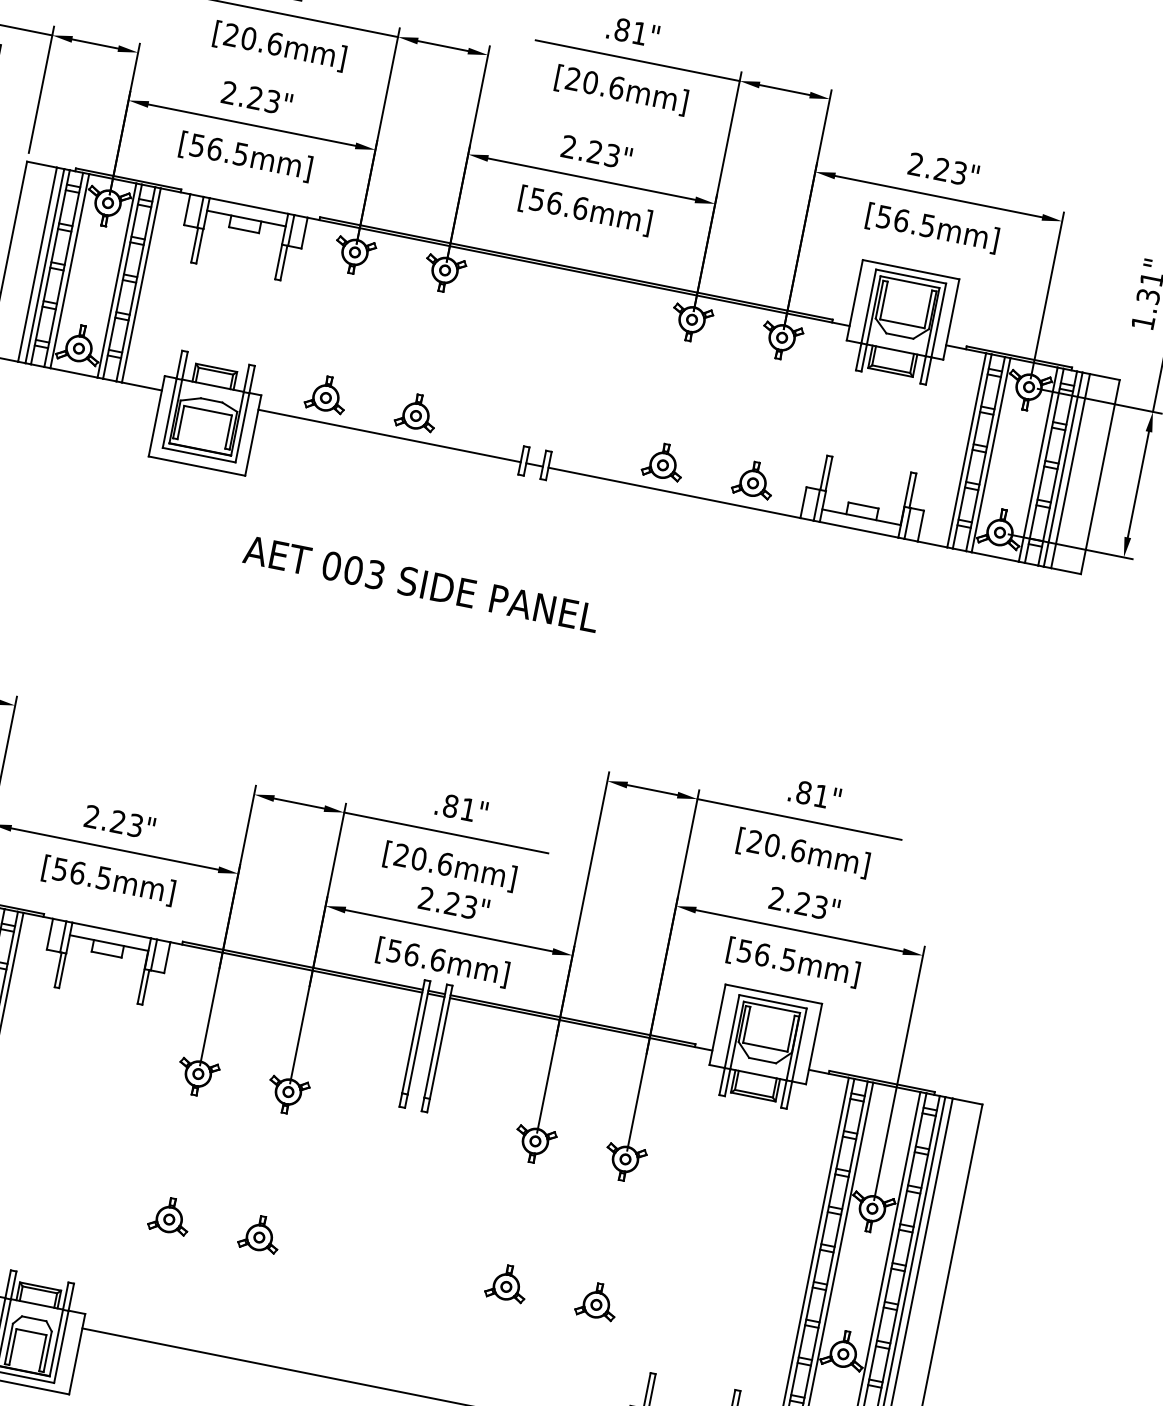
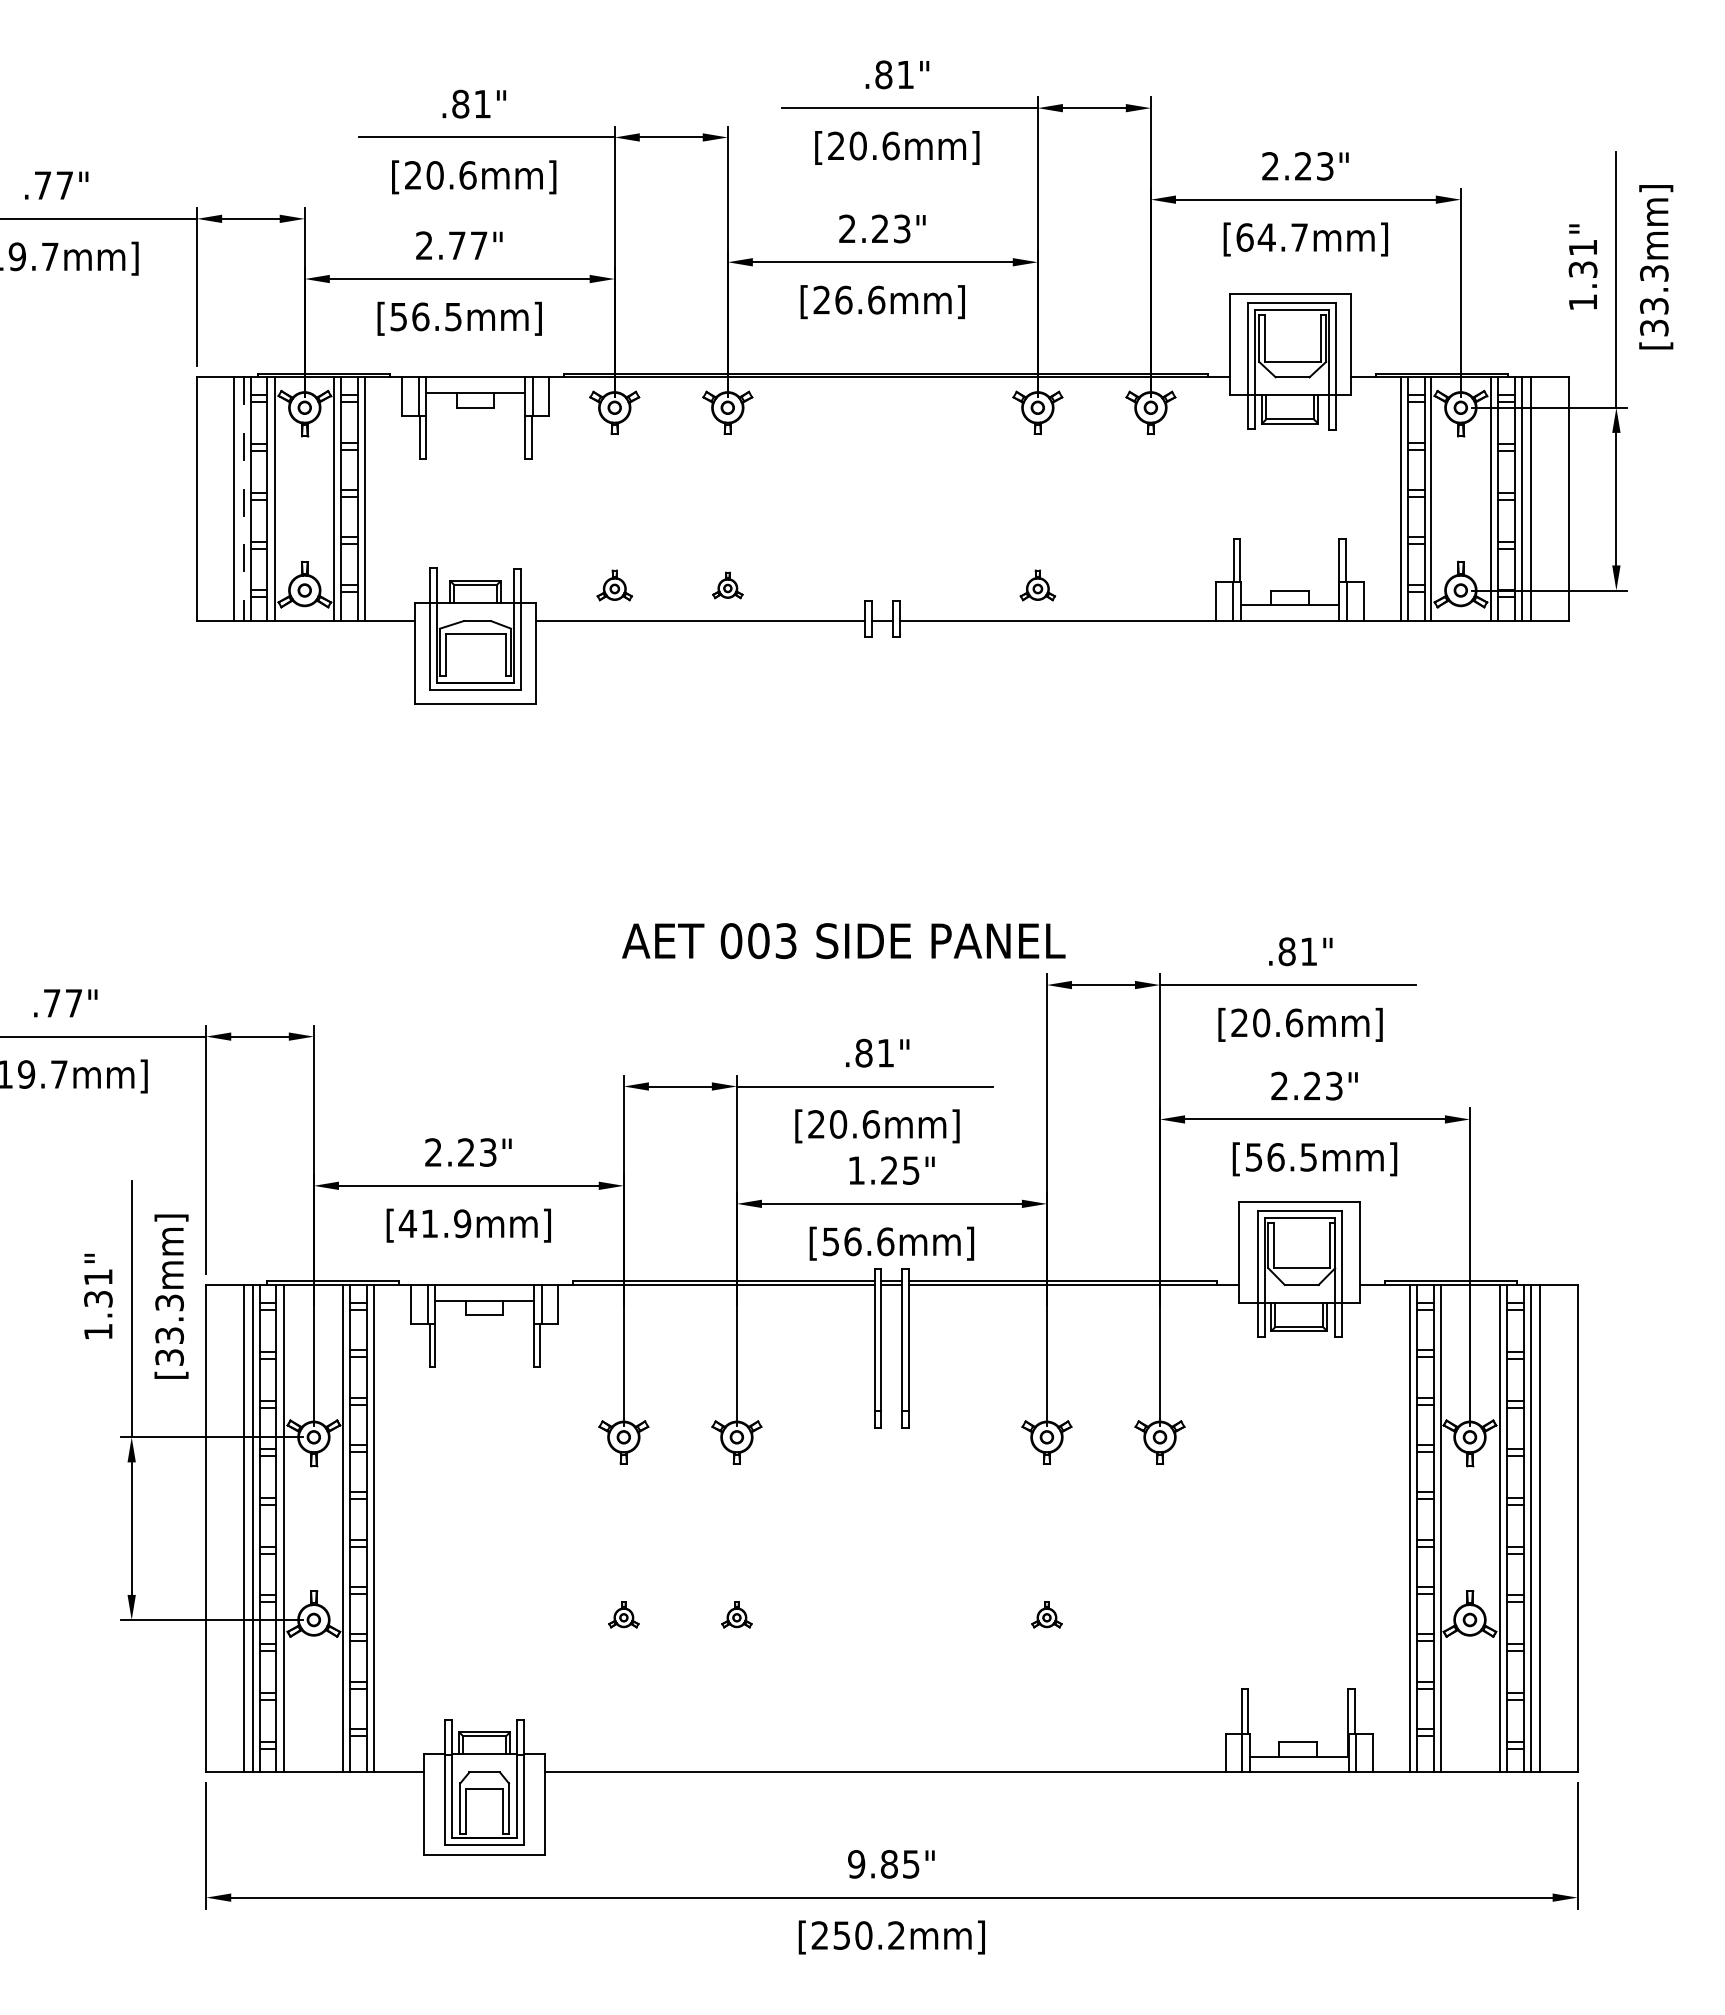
text: (264, 99) -> (468, 245), 2.23" -> 2.77"
text: (536, 199) -> (821, 299), [56.6mm] -> [26.6mm]
text: (905, 221) -> (1271, 237), [56.5mm] -> [64.7mm]
line: (44, 266) -> (243, 499), solid -> dashed
part: (326, 393) -> (614, 585), size x0.7
part: (416, 411) -> (727, 585), size x0.6
part: (663, 461) -> (1037, 585), size x0.7
part: (753, 479) -> (1150, 585), removed
text: (421, 584) -> (843, 941), moved
text: (81, 873) -> (434, 1223), [56.5mm] -> [41.9mm]
text: (447, 902) -> (883, 1170), 2.23" -> 1.25"
part: (169, 1215) -> (623, 1614), size x0.6
part: (259, 1233) -> (736, 1614), size x0.6
part: (506, 1282) -> (1046, 1614), size x0.6
part: (596, 1300) -> (1159, 1614), removed

